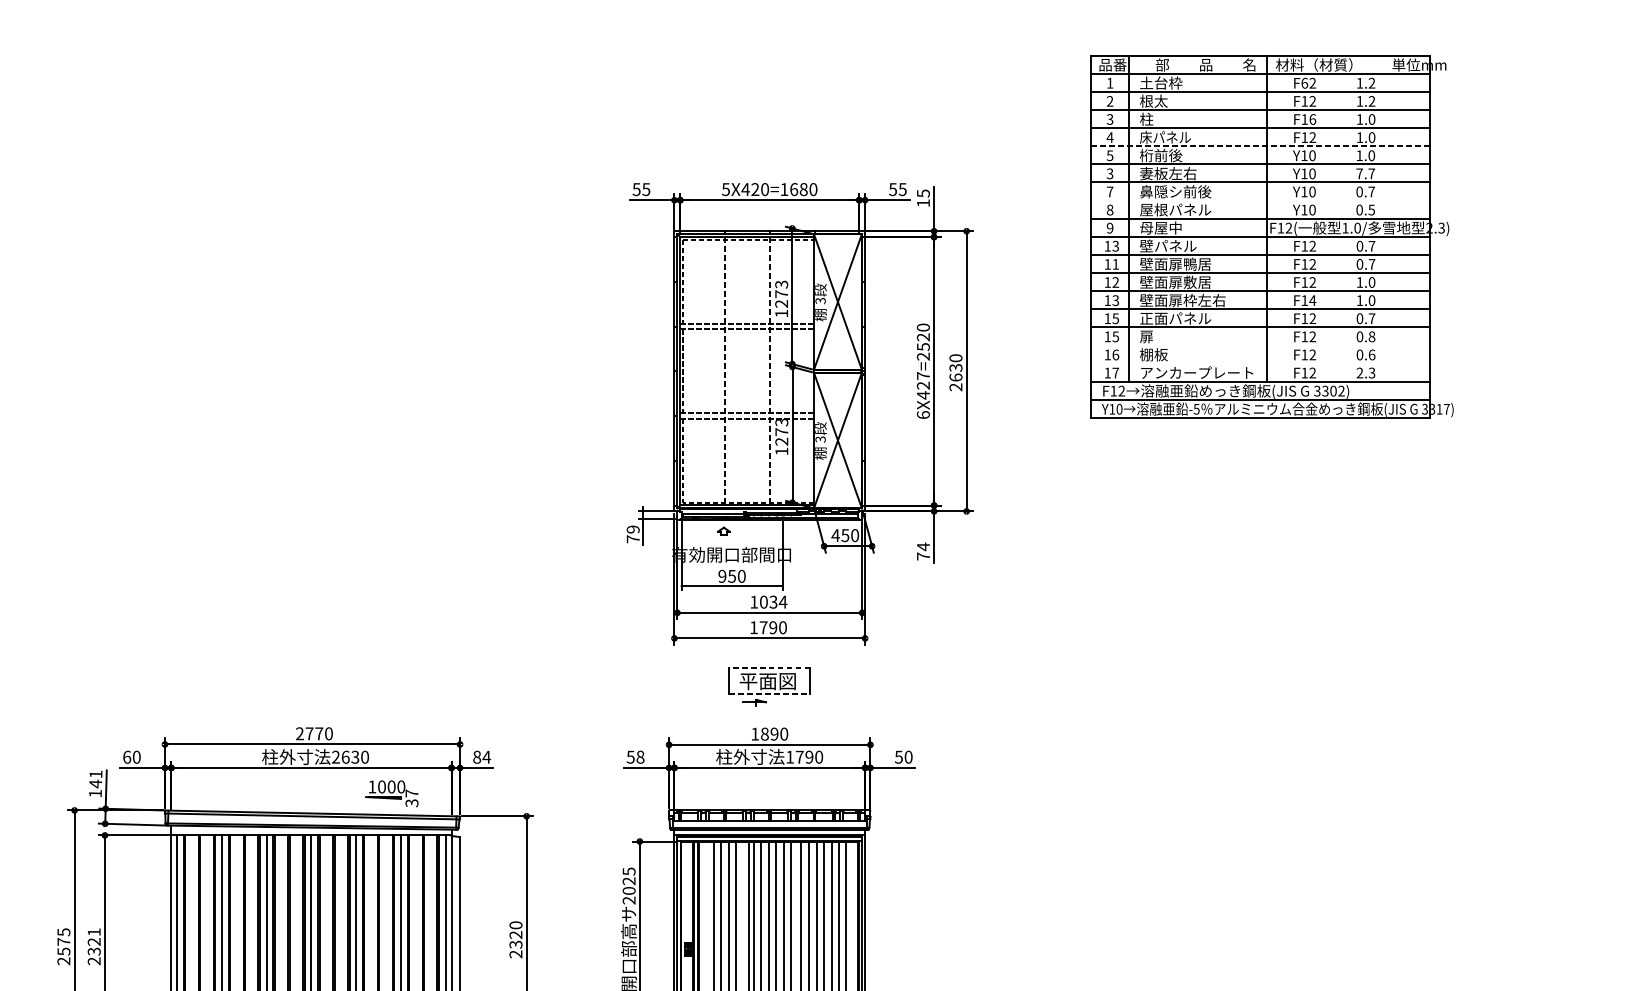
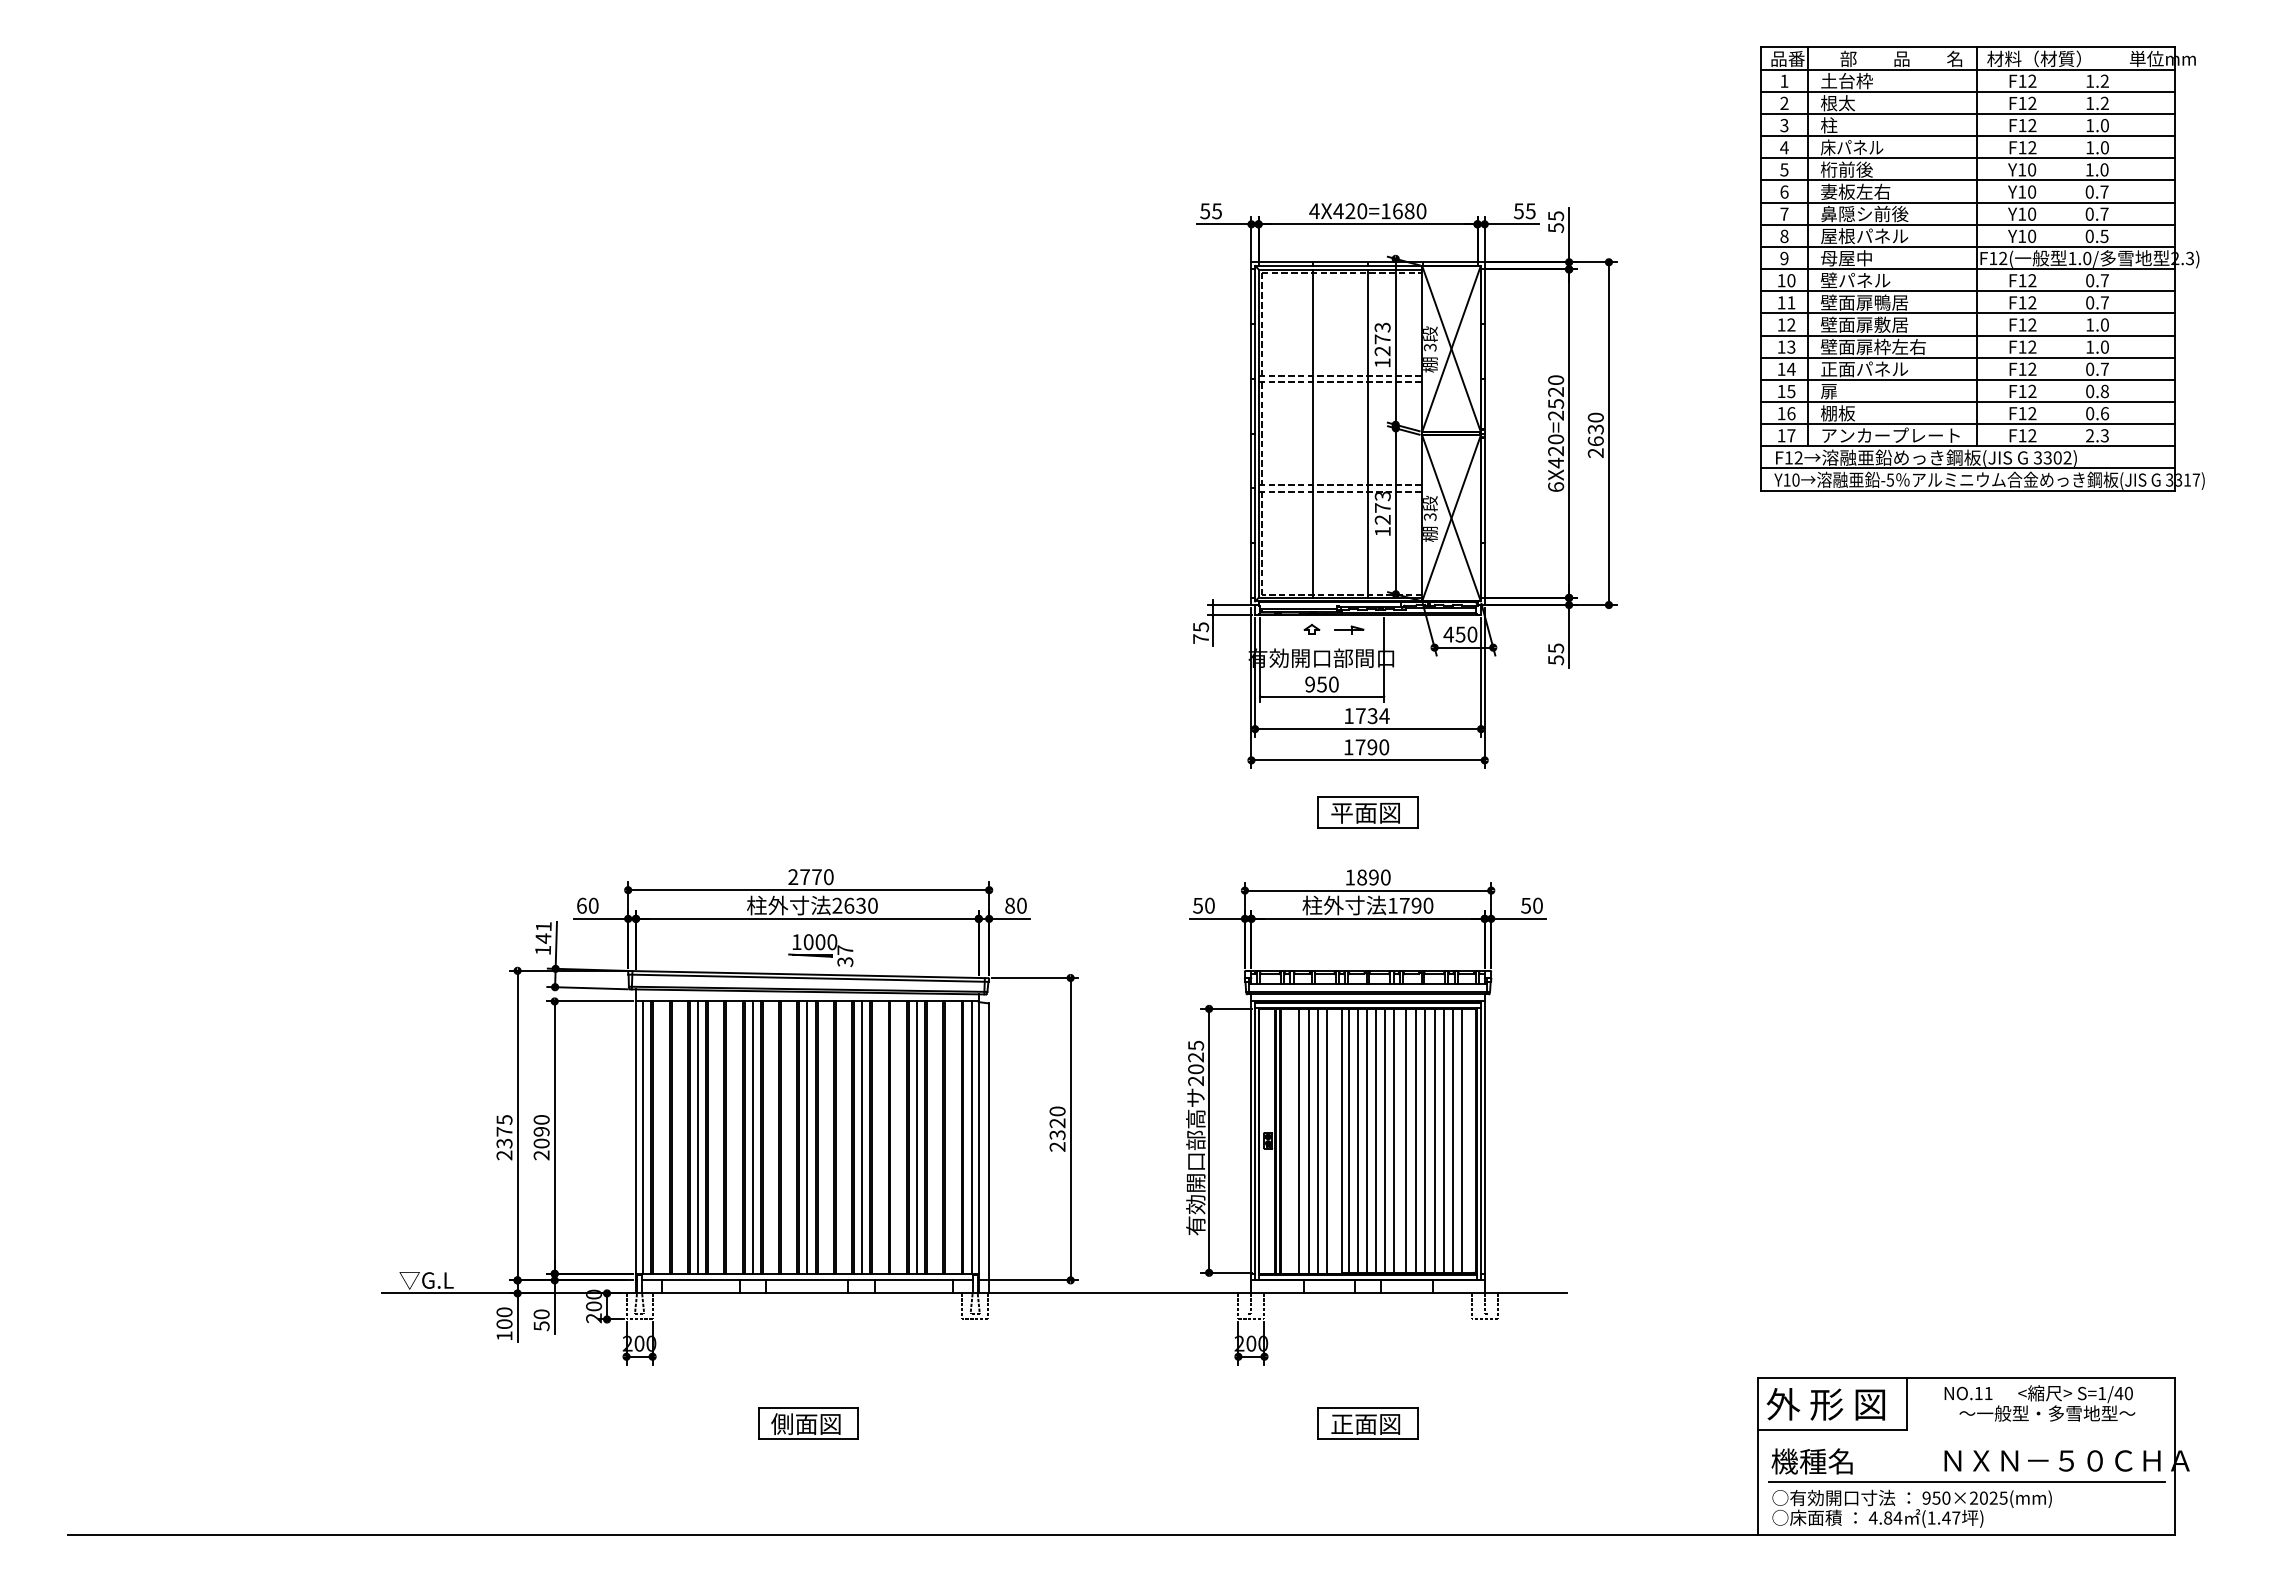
text: (1304, 82) -> (2022, 80), F62 -> F12
text: (1312, 119) -> (2032, 125), F16 -> F12
line: (1259, 146) -> (1967, 158), dashed -> solid
text: (1110, 173) -> (1784, 191), 3 -> 6
text: (1359, 173) -> (2089, 191), 7.7 -> 0.7
text: (725, 189) -> (1314, 211), 5X420=1680 -> 4X420=1680
line: (1259, 200) -> (1967, 224), added
text: (923, 202) -> (1556, 227), 15 -> 55
text: (1115, 246) -> (1791, 280), 13 -> 10
text: (1312, 300) -> (2032, 346), F14 -> F12
text: (1115, 318) -> (1791, 368), 15 -> 14
line: (1259, 345) -> (1967, 401), added
line: (1259, 363) -> (1967, 424), added
line: (725, 372) -> (1313, 434), dashed -> solid
line: (770, 372) -> (1368, 434), dashed -> solid
text: (923, 376) -> (1556, 439), 6X427=2520 -> 6X420=2520
text: (632, 529) -> (1200, 627), 79 -> 75
text: (923, 551) -> (1556, 654), 74 -> 55
text: (763, 602) -> (1360, 716), 1034 -> 1734
line: (770, 667) -> (1368, 796), dashed -> solid
line: (770, 694) -> (1368, 828), dashed -> solid
part: (754, 702) -> (1349, 629), moved
text: (486, 757) -> (1021, 905), 84 -> 80
text: (640, 757) -> (1209, 905), 58 -> 50
part: (391, 793) -> (820, 950), moved
text: (94, 941) -> (541, 1131), 2321 -> 2090
text: (63, 951) -> (503, 1143), 2575 -> 2375

